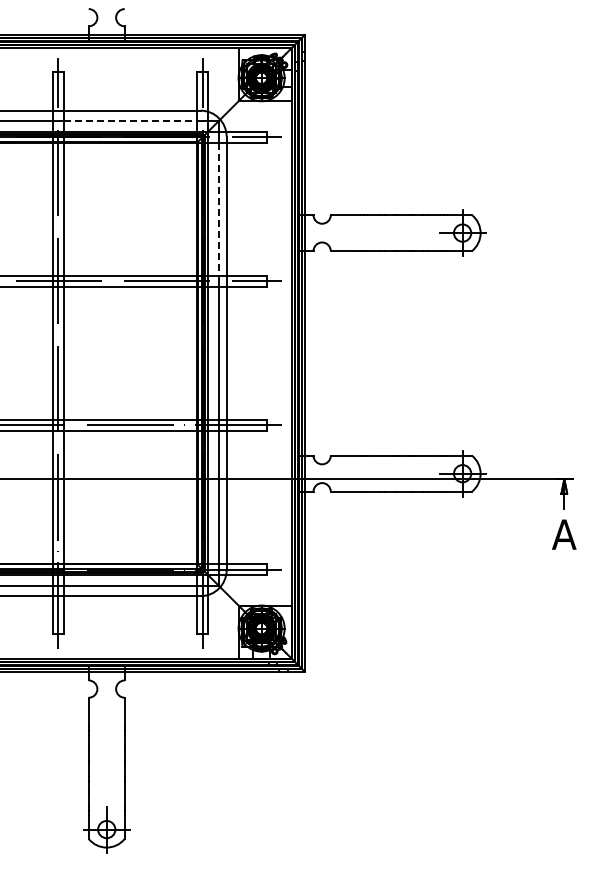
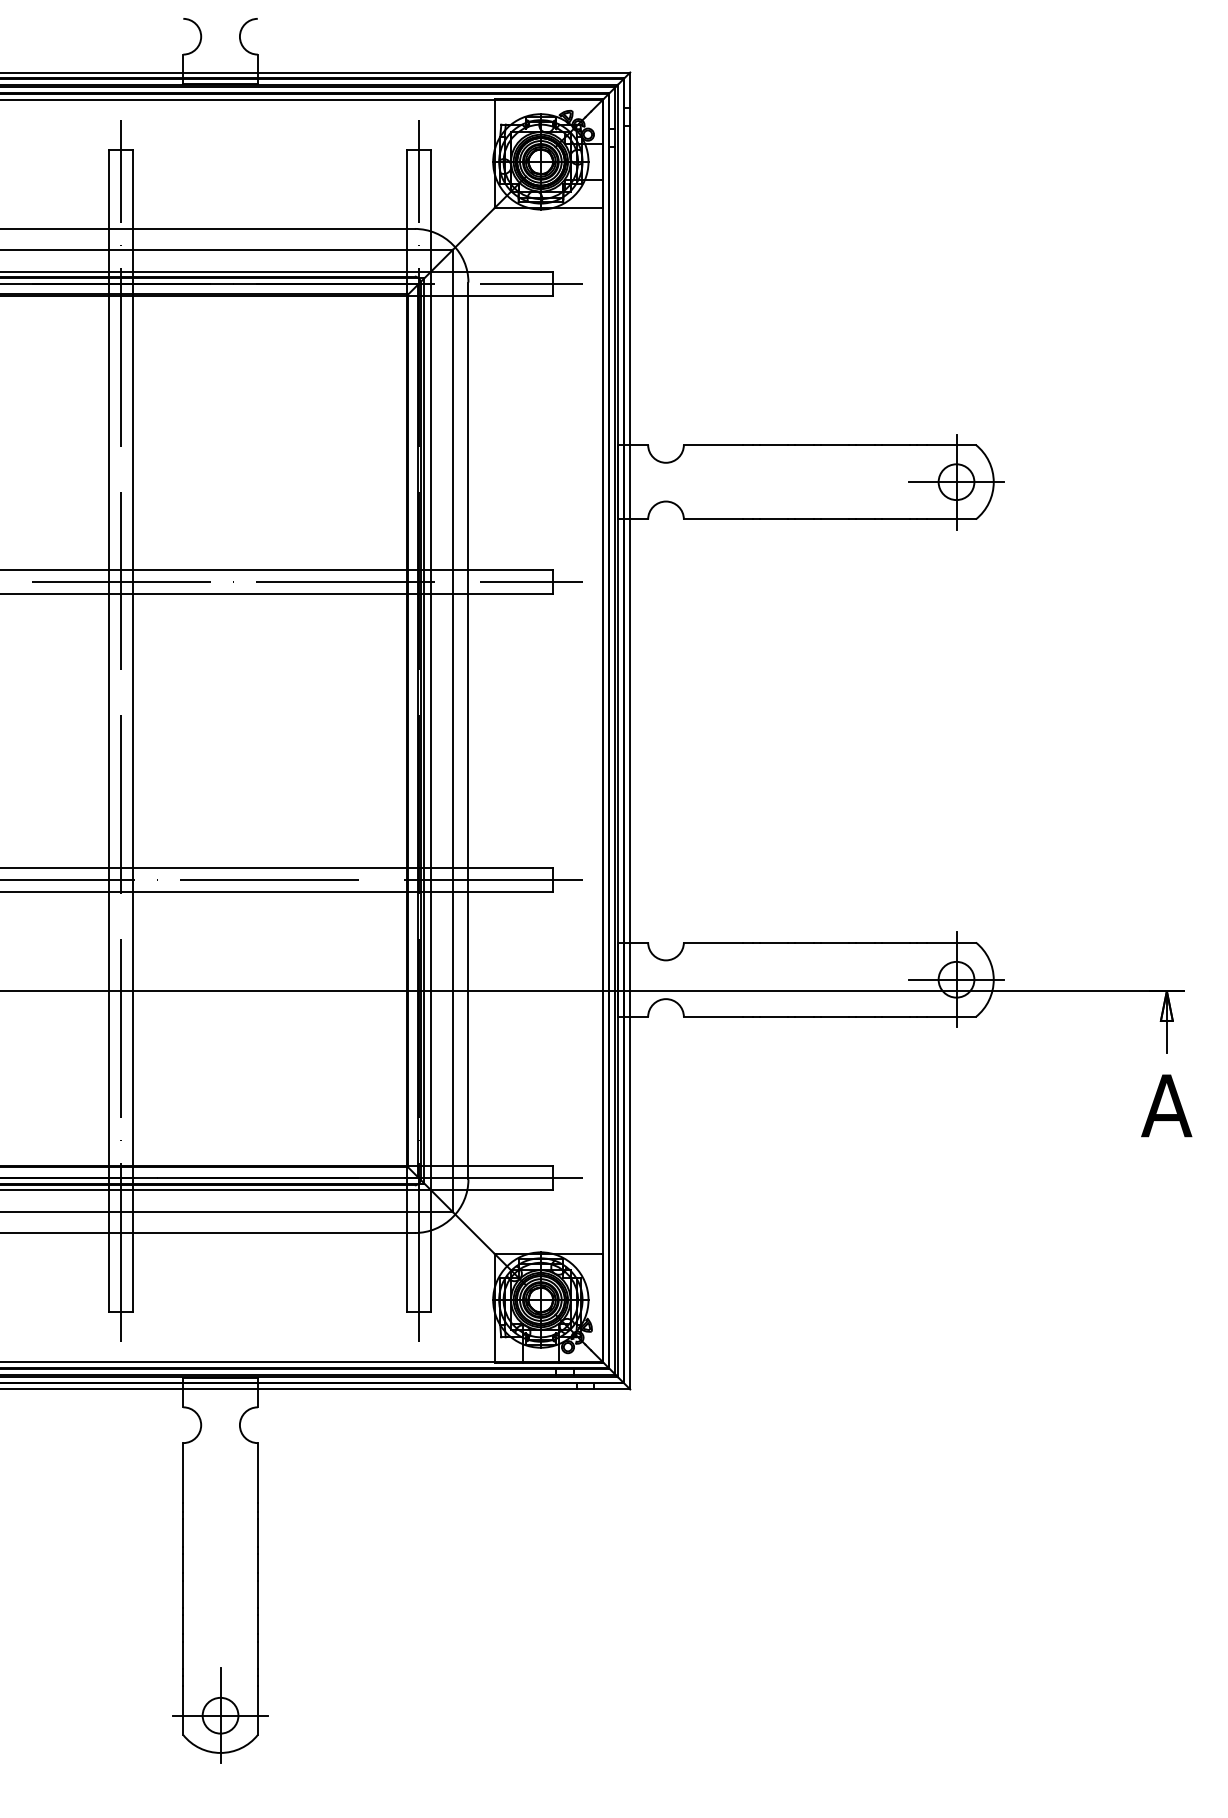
line: (131, 120) -> (271, 249), dashed -> solid
line: (219, 209) -> (453, 433), dashed -> solid

